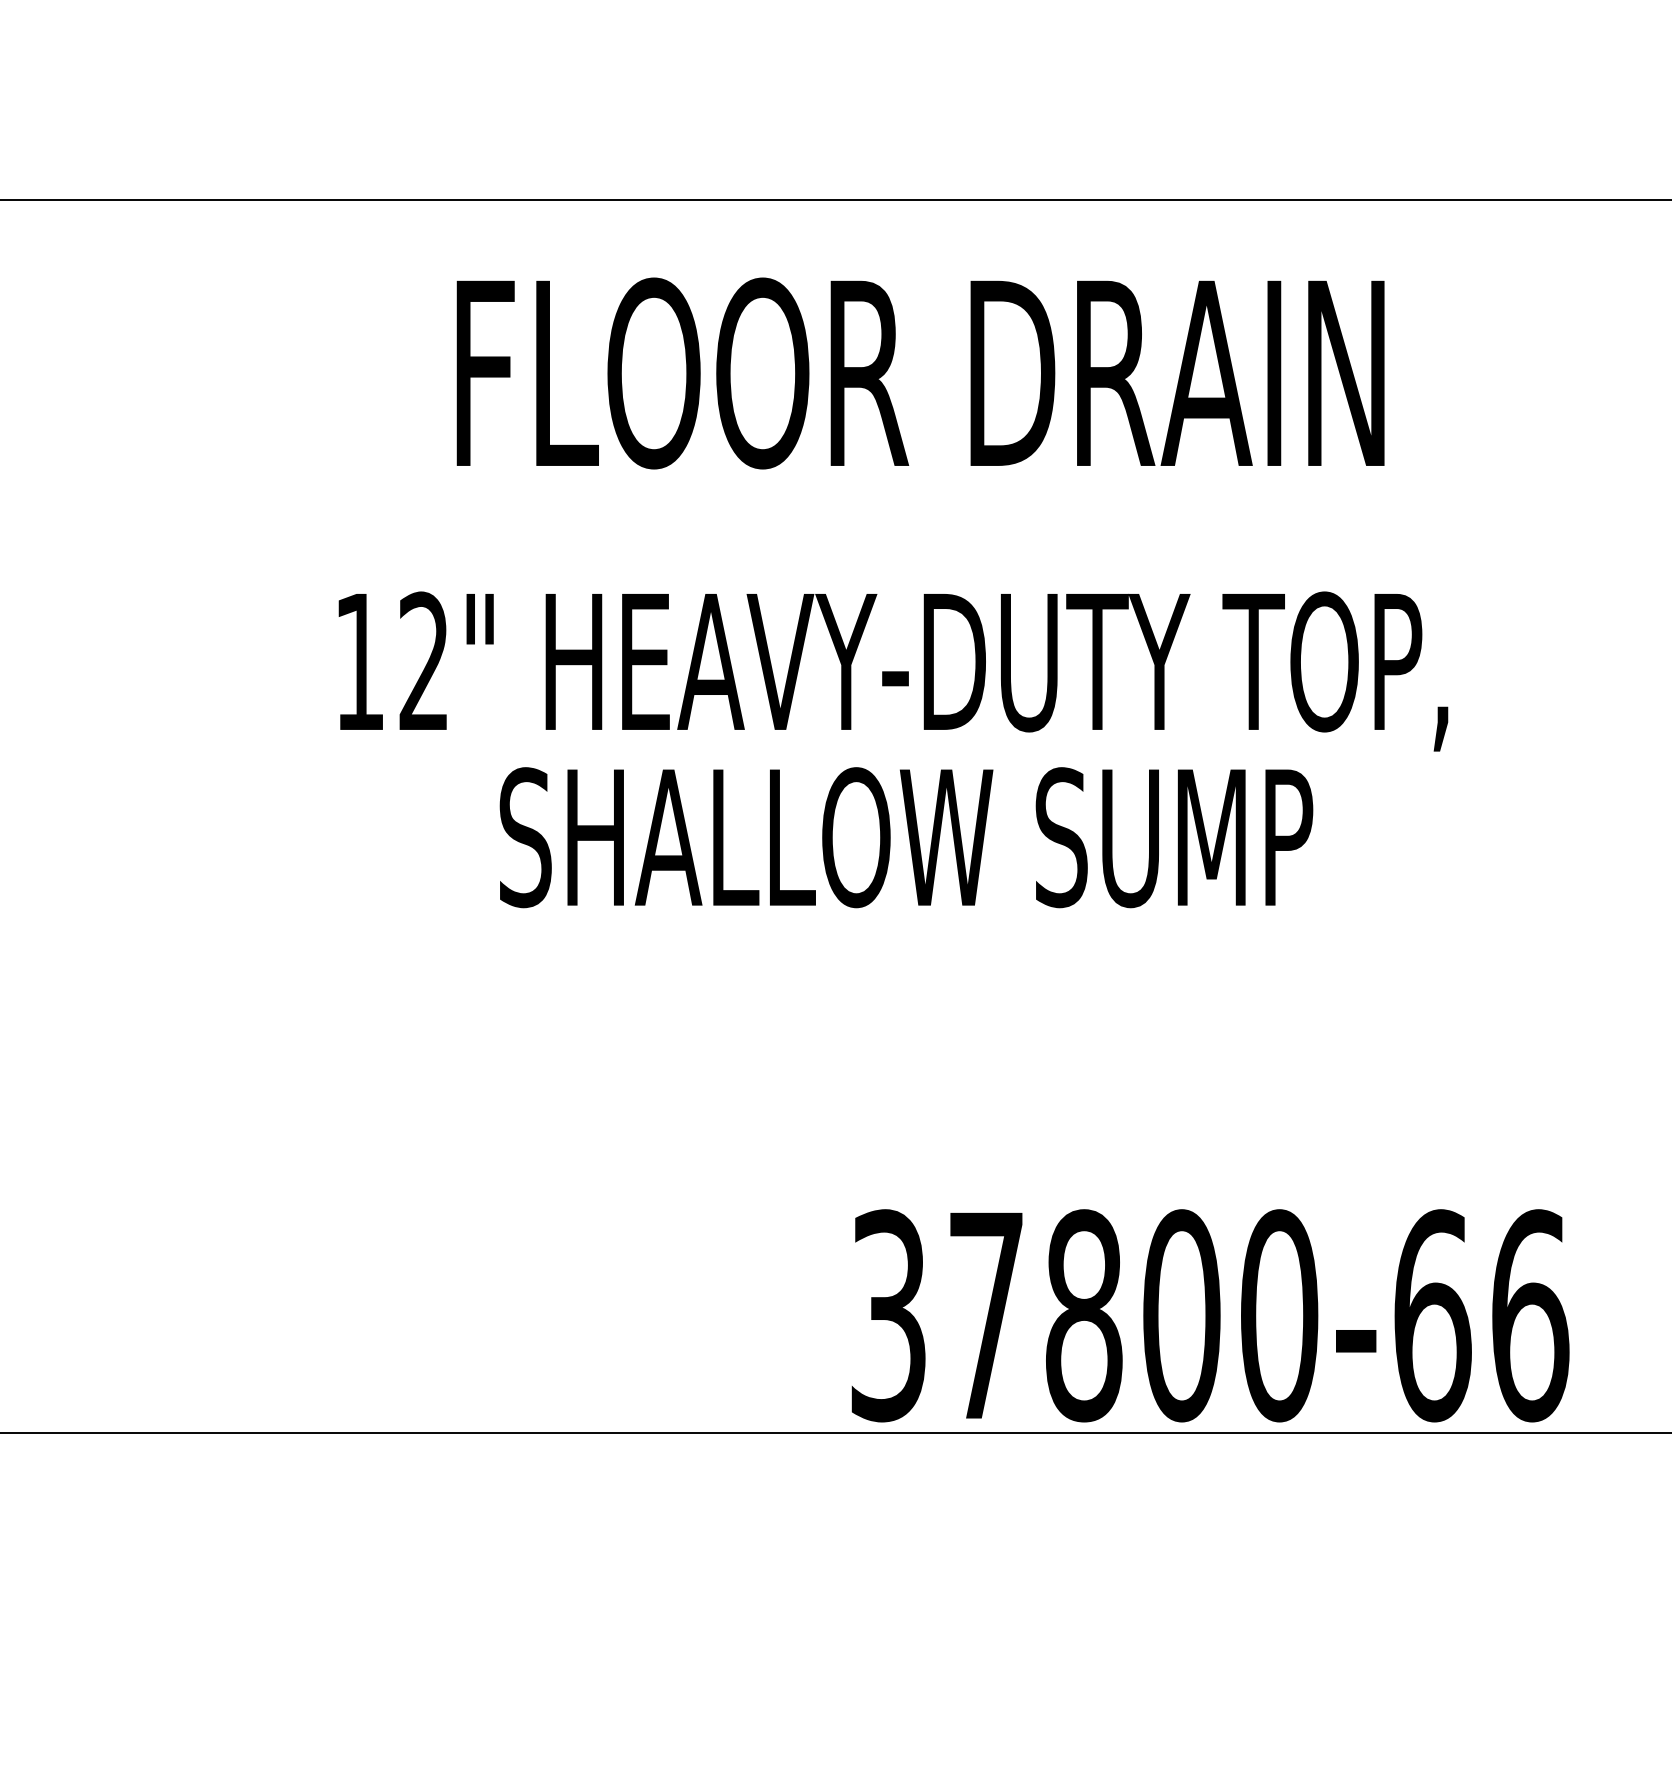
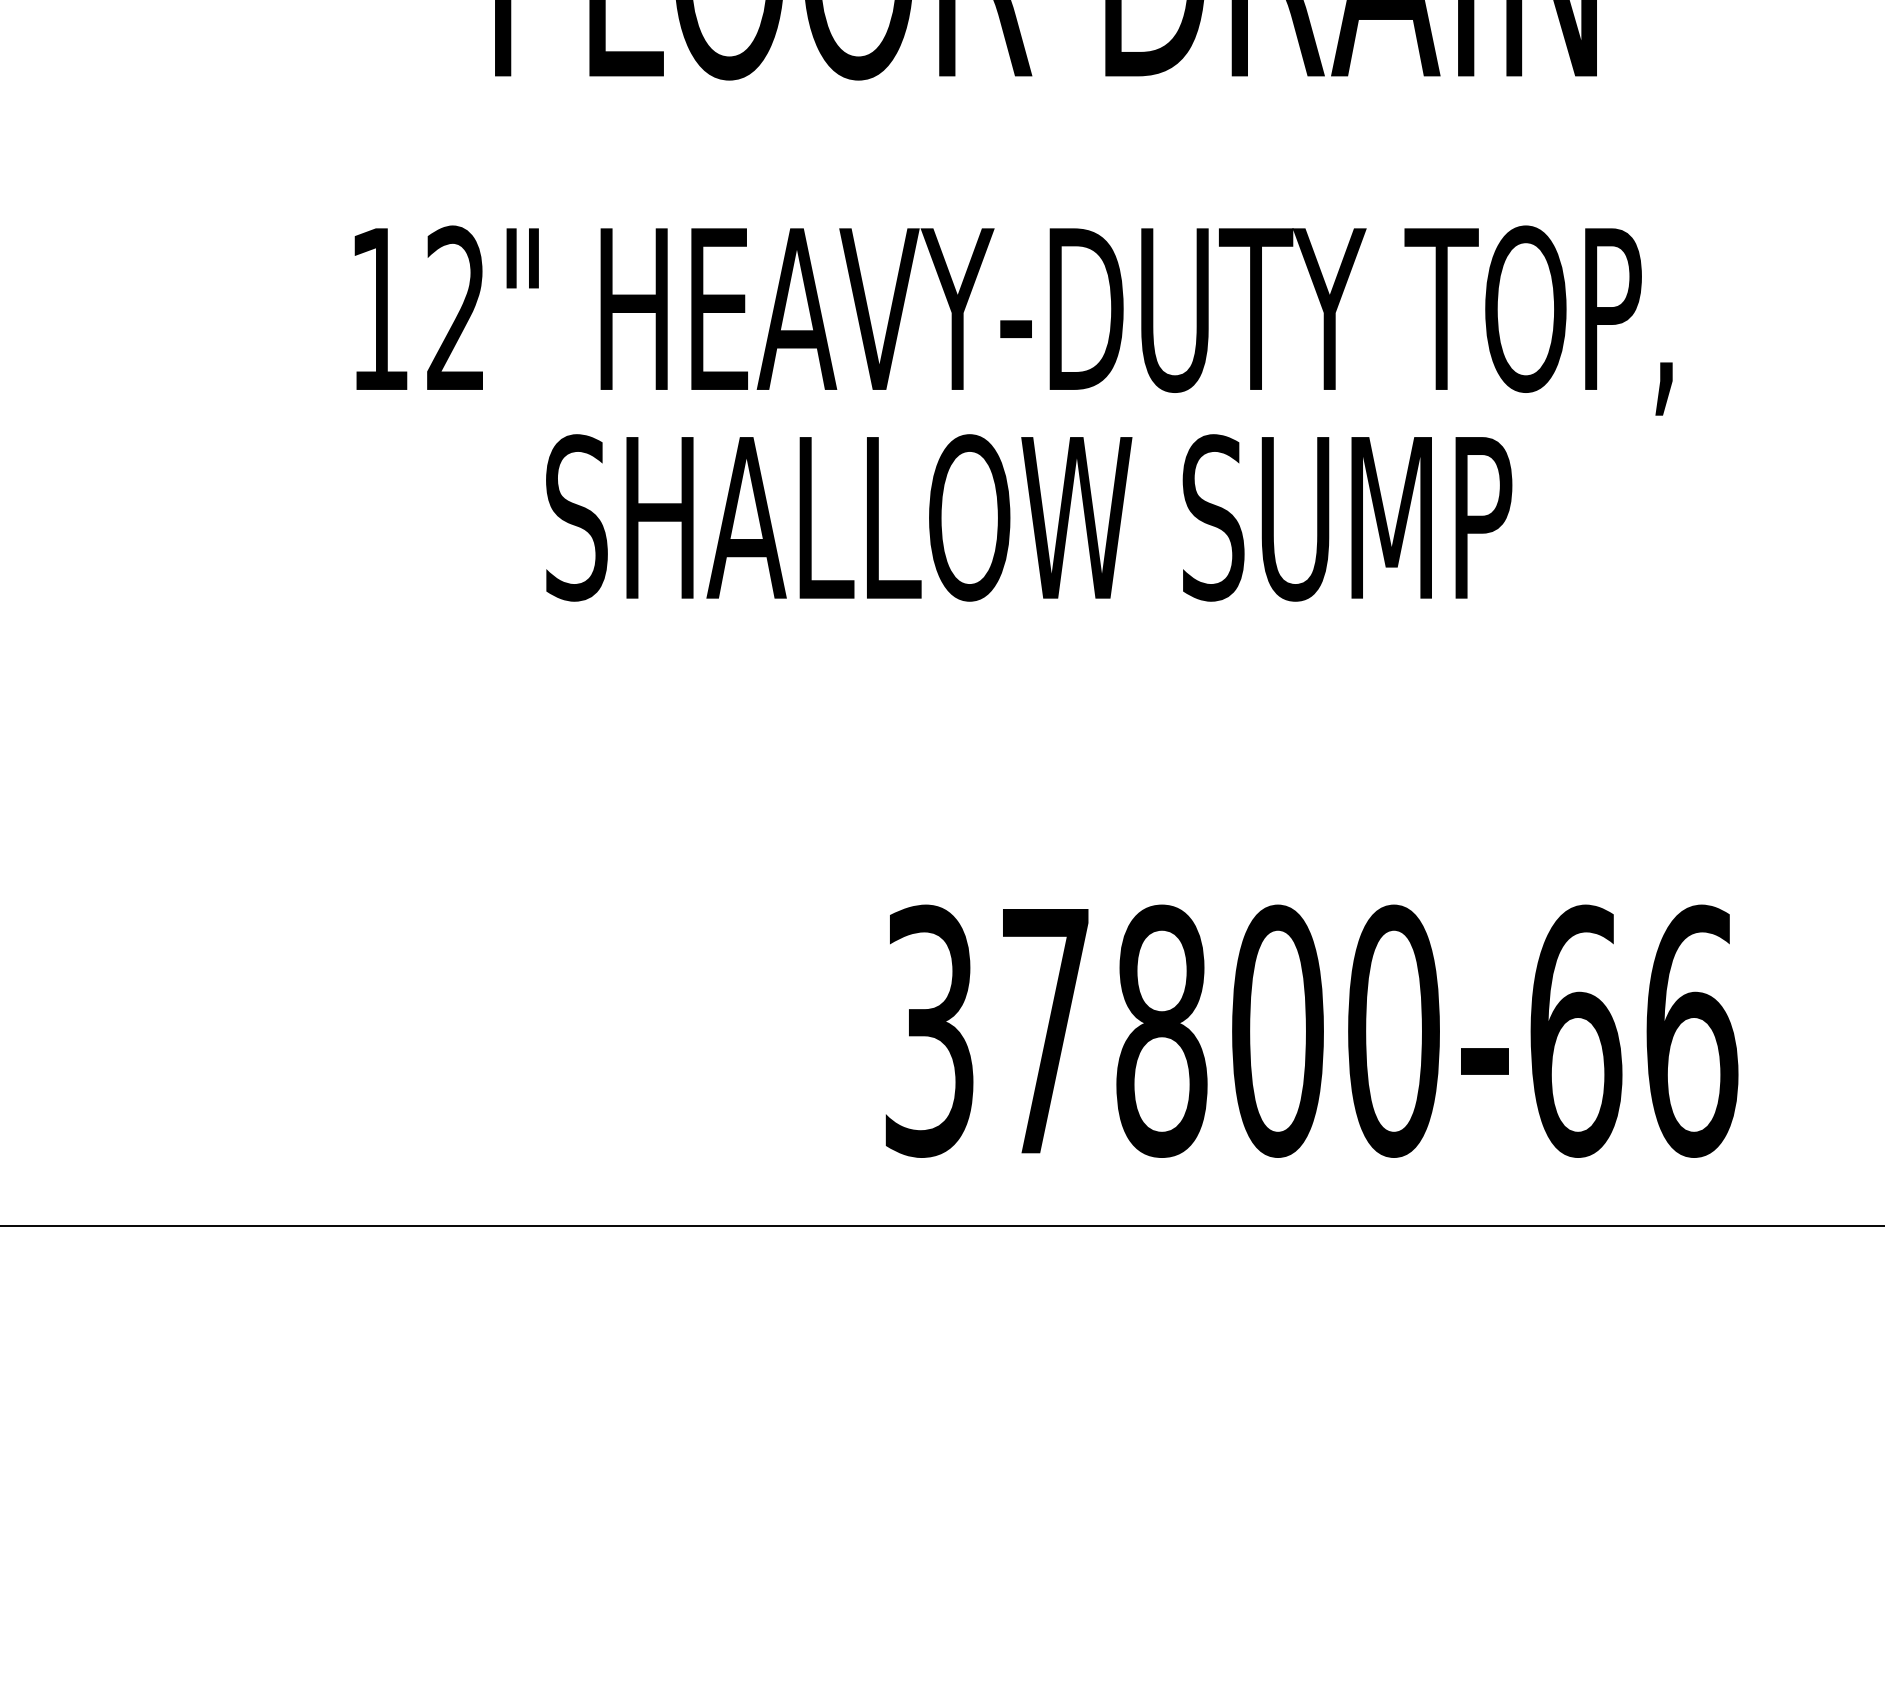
text: (1210, 1315) -> (1311, 1030), moved

